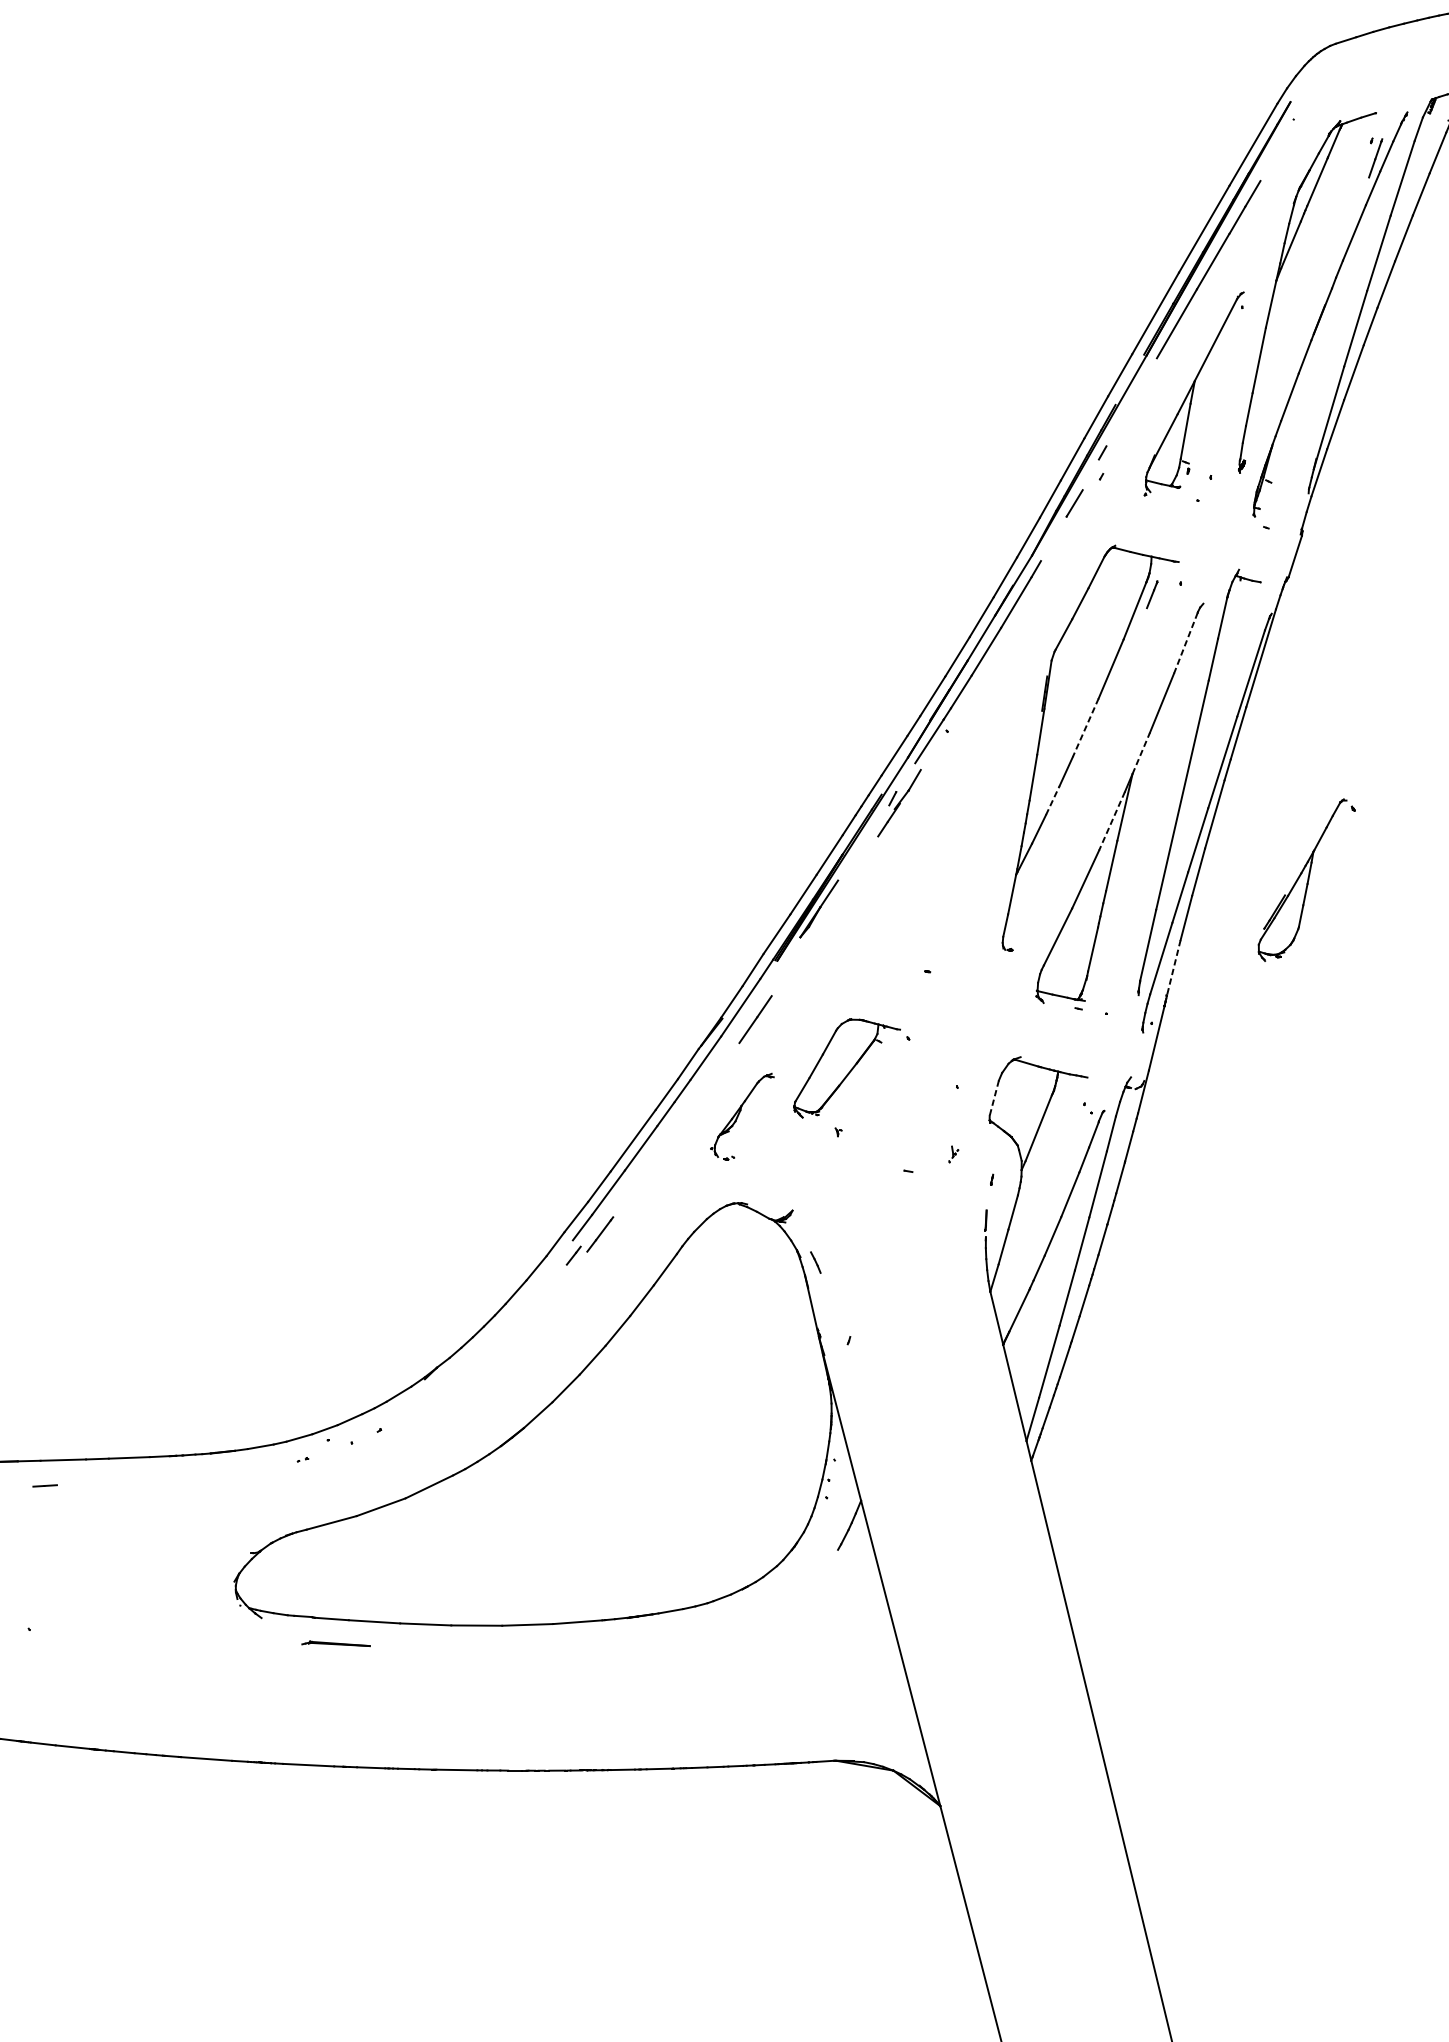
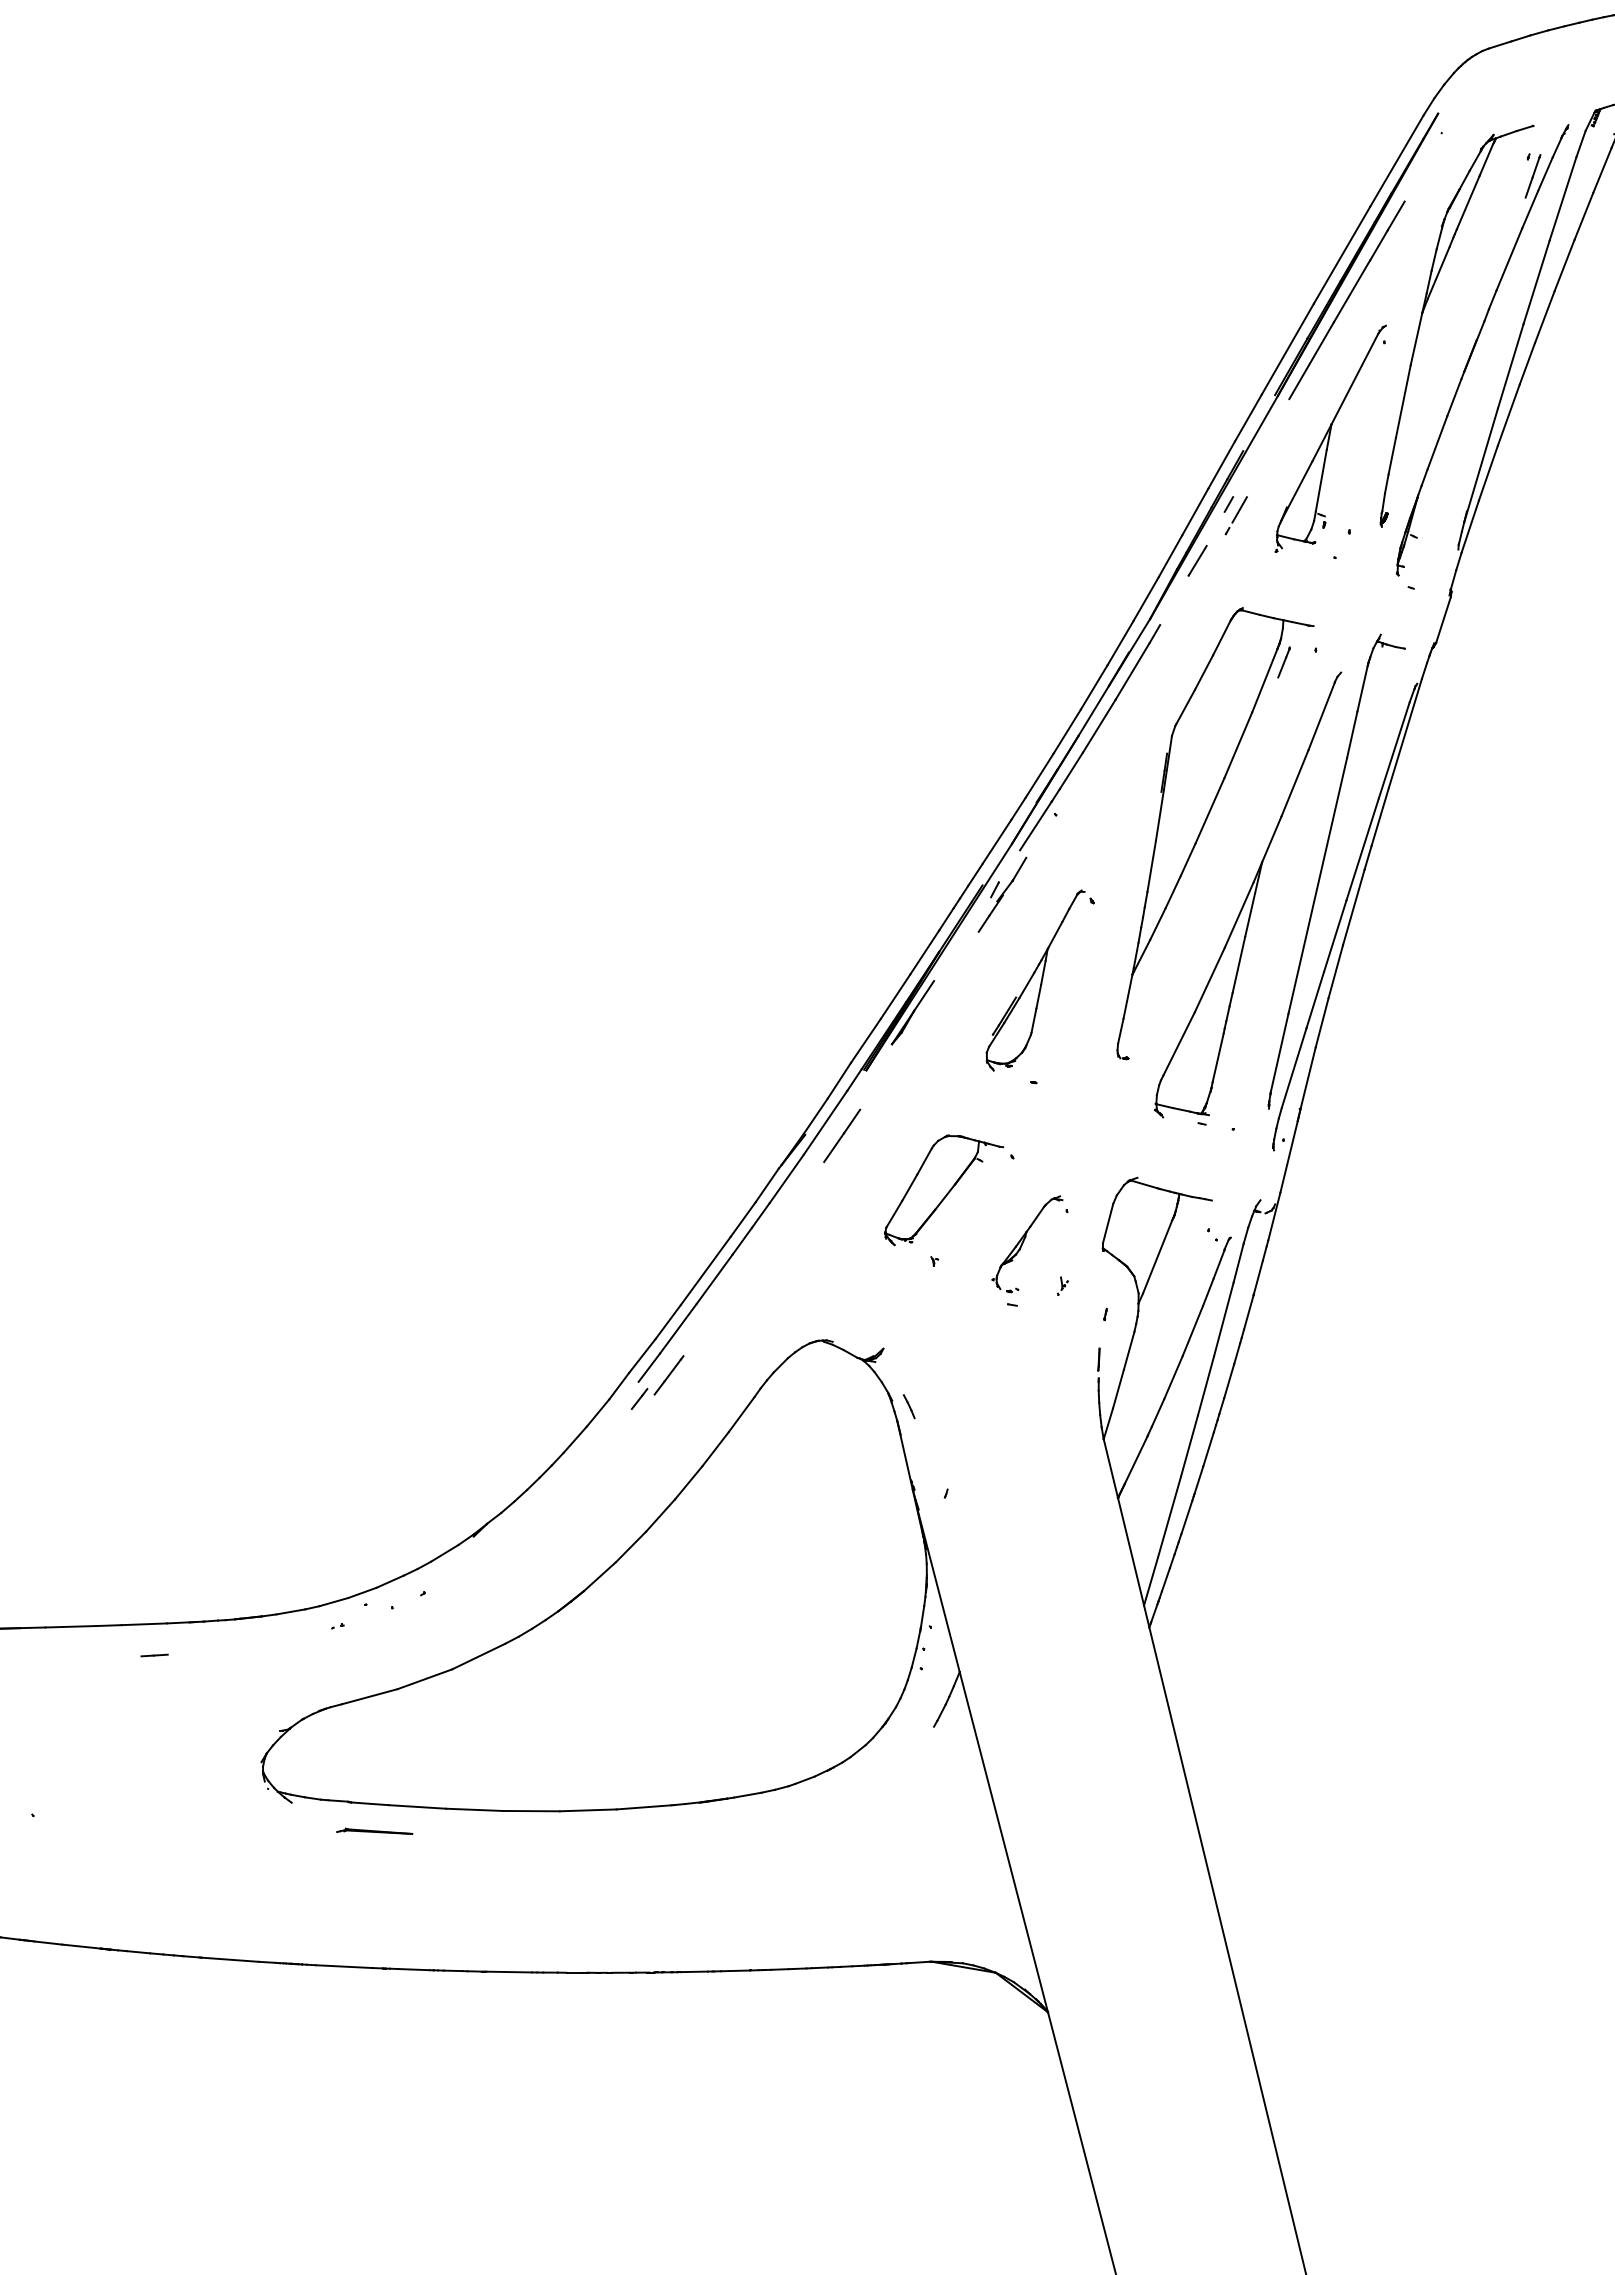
line: (1112, 457) -> (1239, 509), added
line: (1185, 644) -> (1321, 717), dashed -> solid
line: (1086, 727) -> (1210, 810), dashed -> solid
line: (1140, 753) -> (1271, 839), dashed -> solid
line: (1052, 800) -> (1173, 891), dashed -> solid
line: (1112, 820) -> (1239, 914), dashed -> solid
part: (1306, 880) -> (1039, 980), moved
line: (1174, 968) -> (1308, 1078), dashed -> solid
line: (993, 1099) -> (1107, 1224), dashed -> solid
part: (742, 1117) -> (1027, 1244), moved
line: (45, 1485) -> (154, 1655), moved

